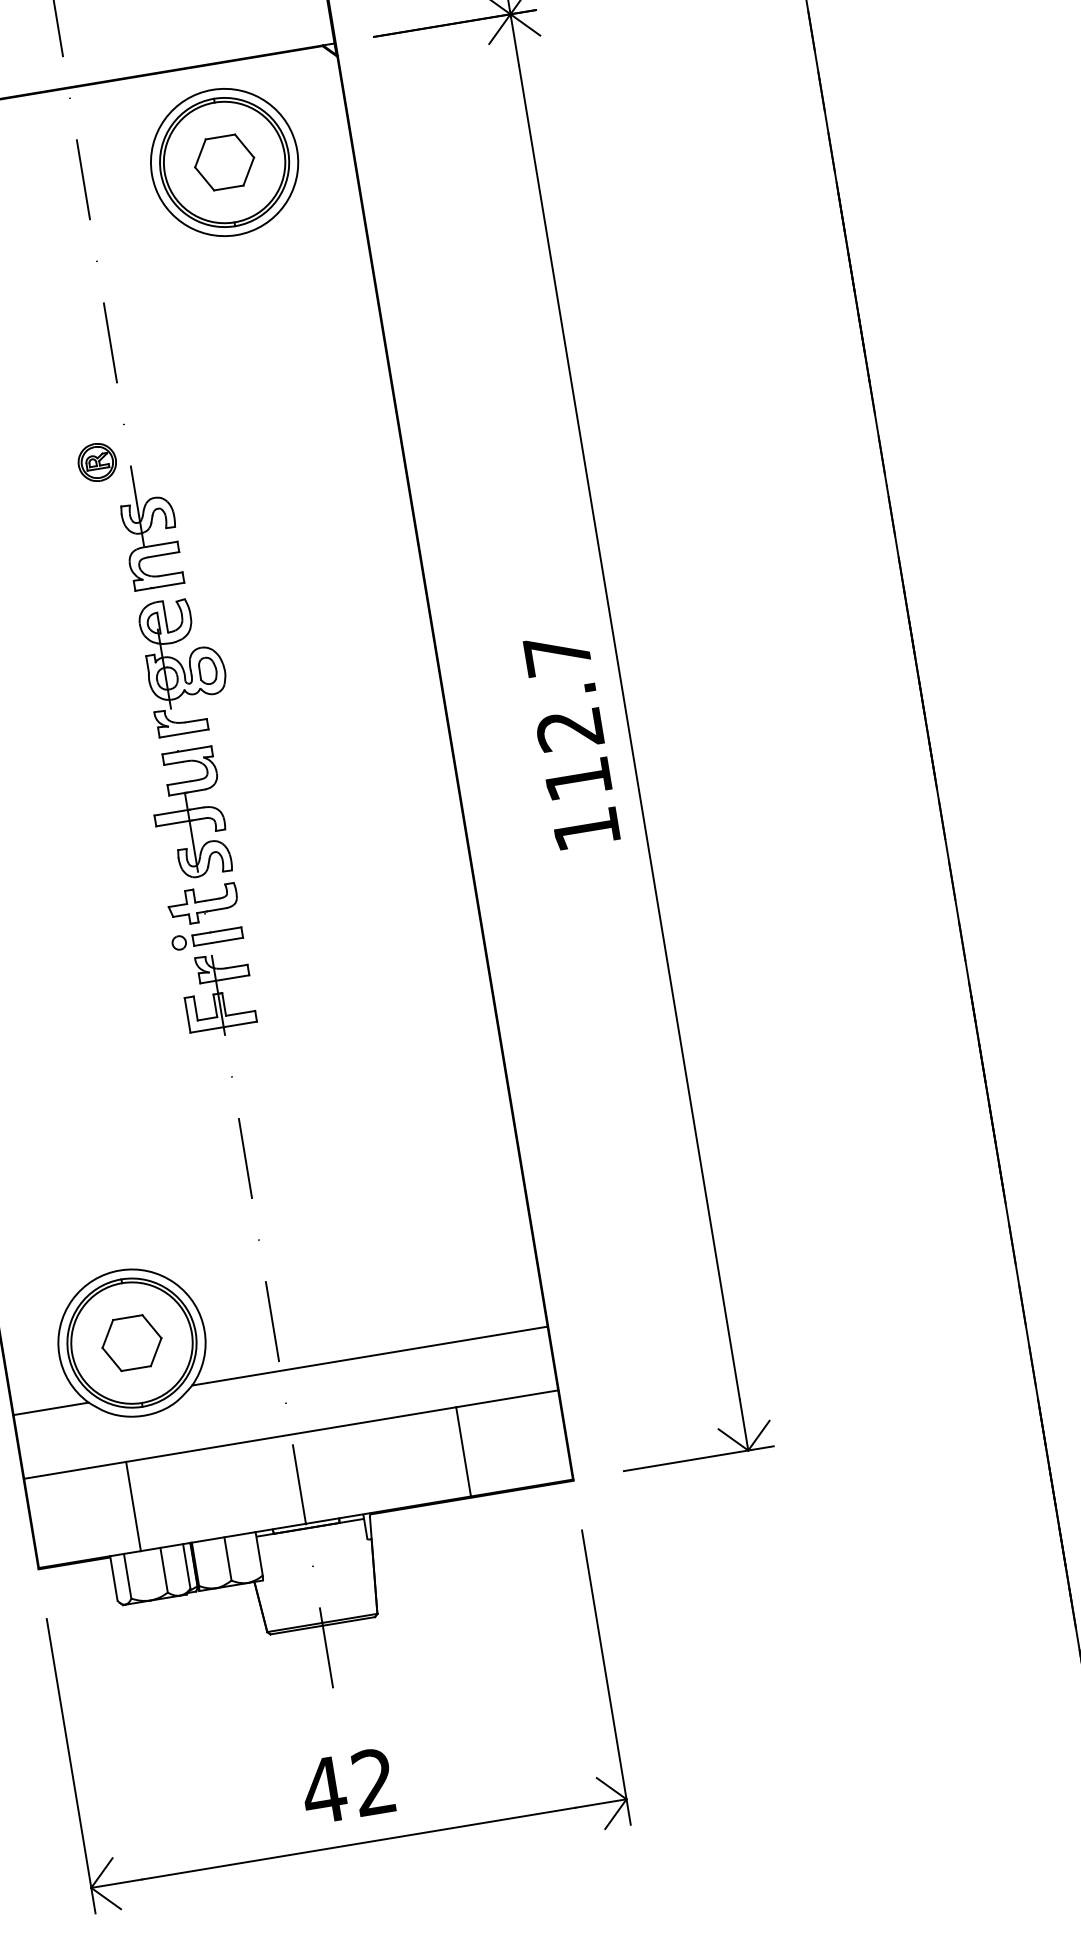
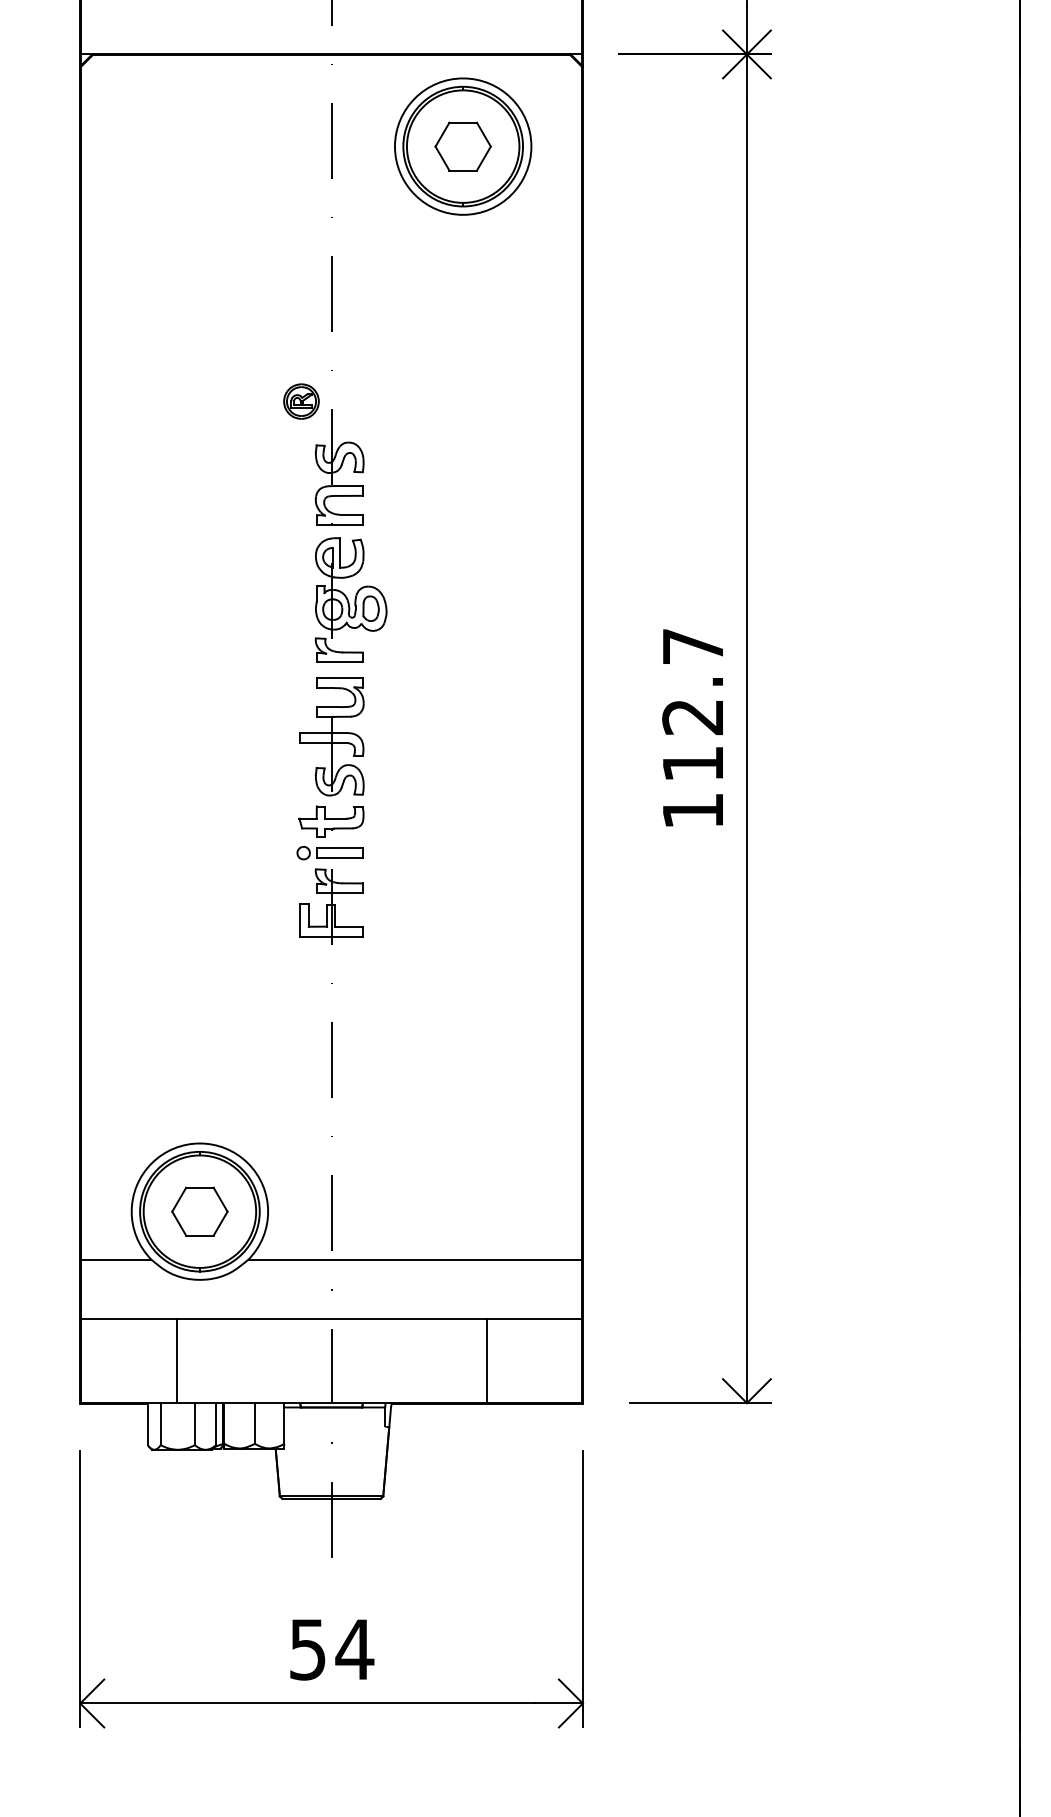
text: (349, 1786) -> (331, 1649), 42 -> 54

